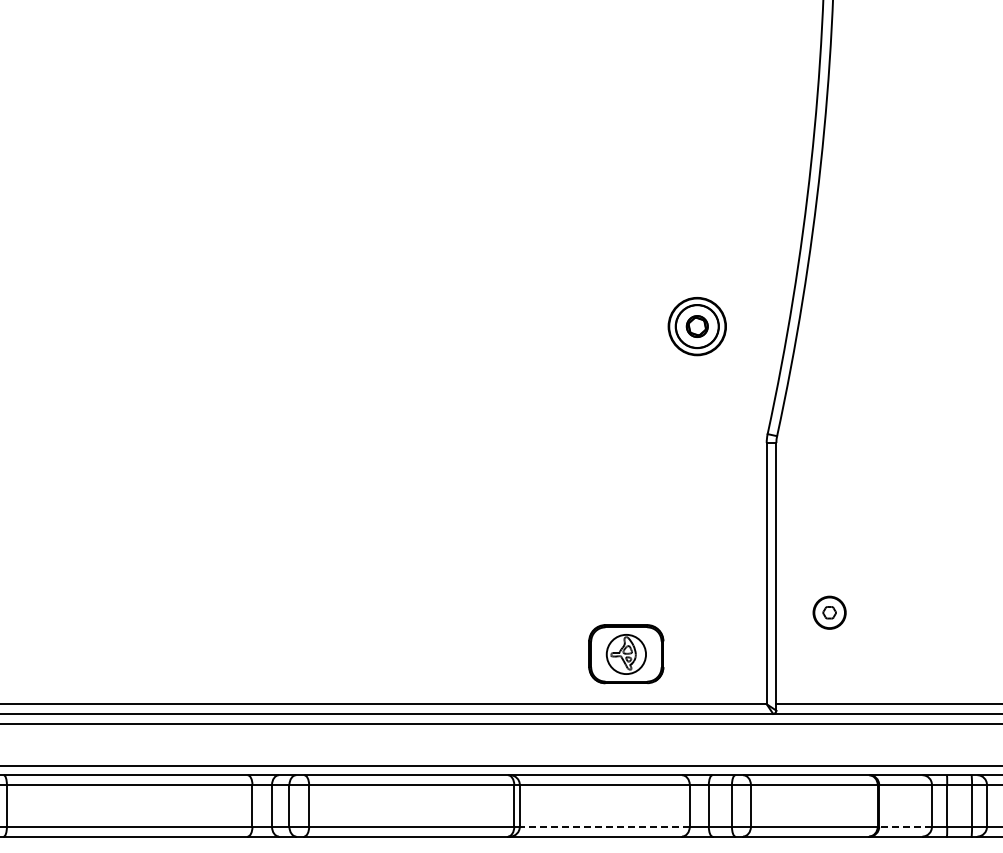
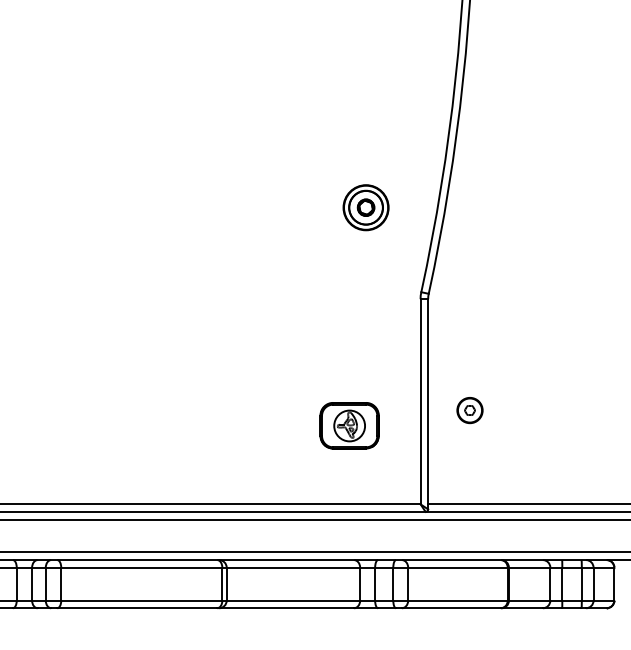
part: (829, 612) -> (469, 410), moved
part: (626, 654) -> (349, 426), moved
line: (604, 826) -> (293, 600), dashed -> solid
line: (905, 826) -> (529, 600), dashed -> solid

